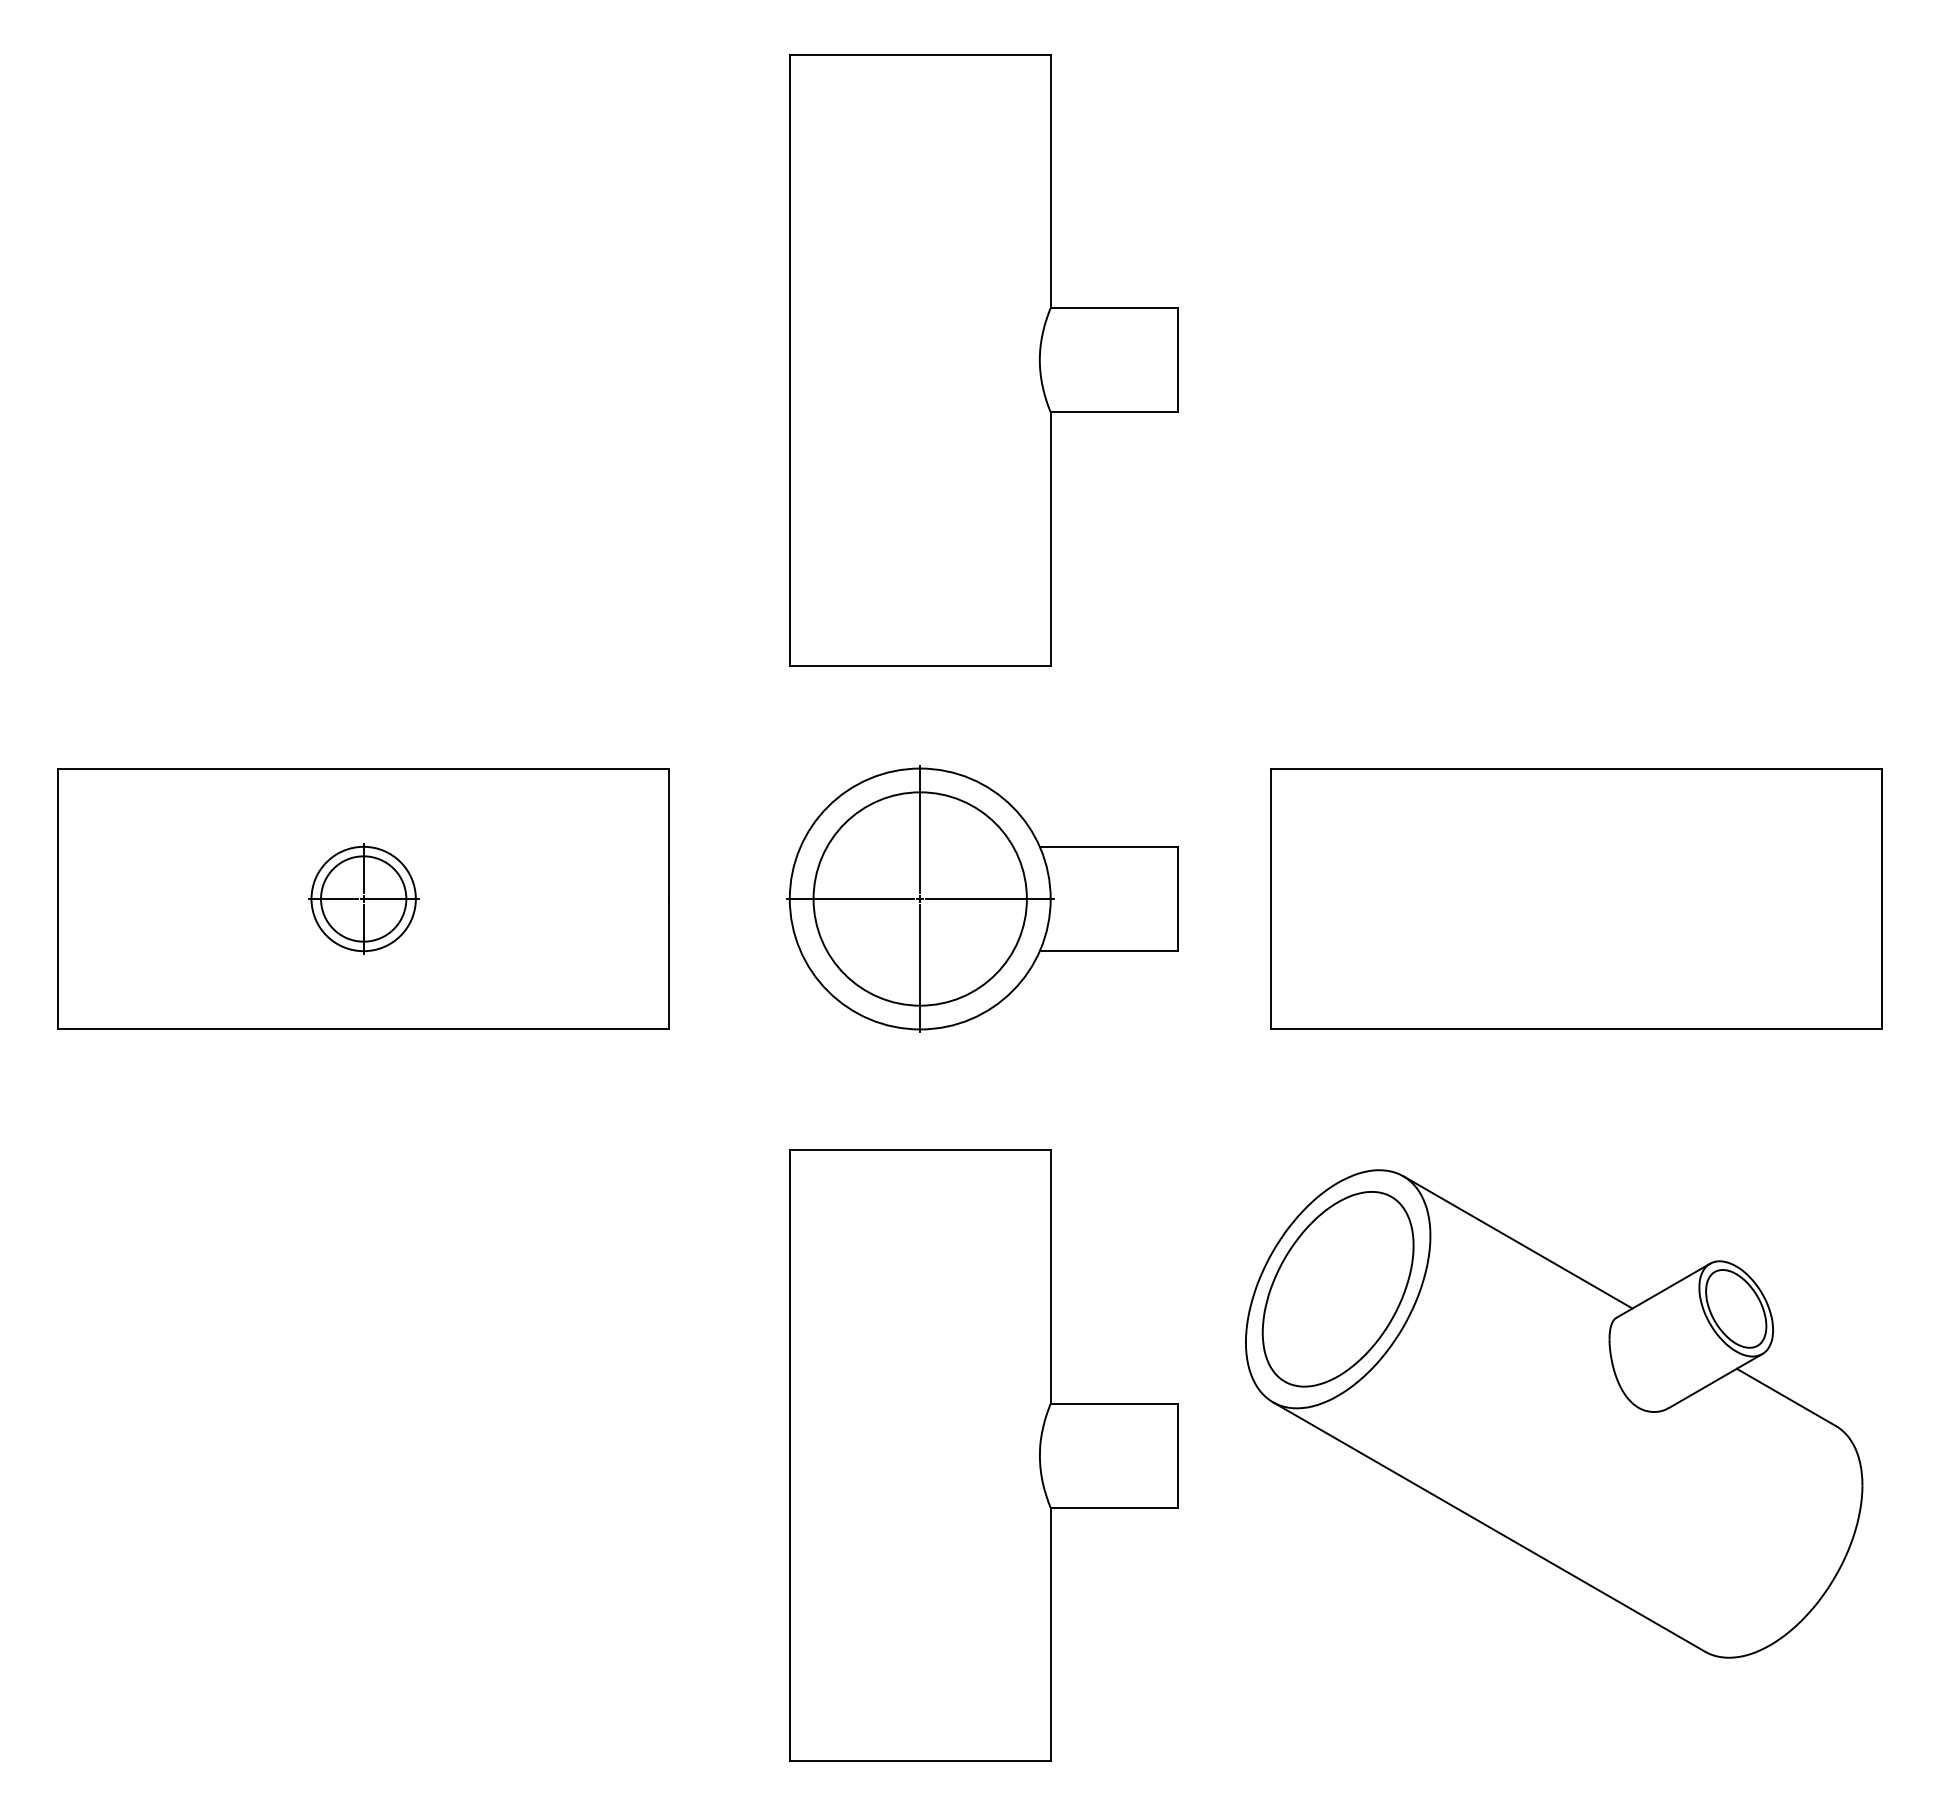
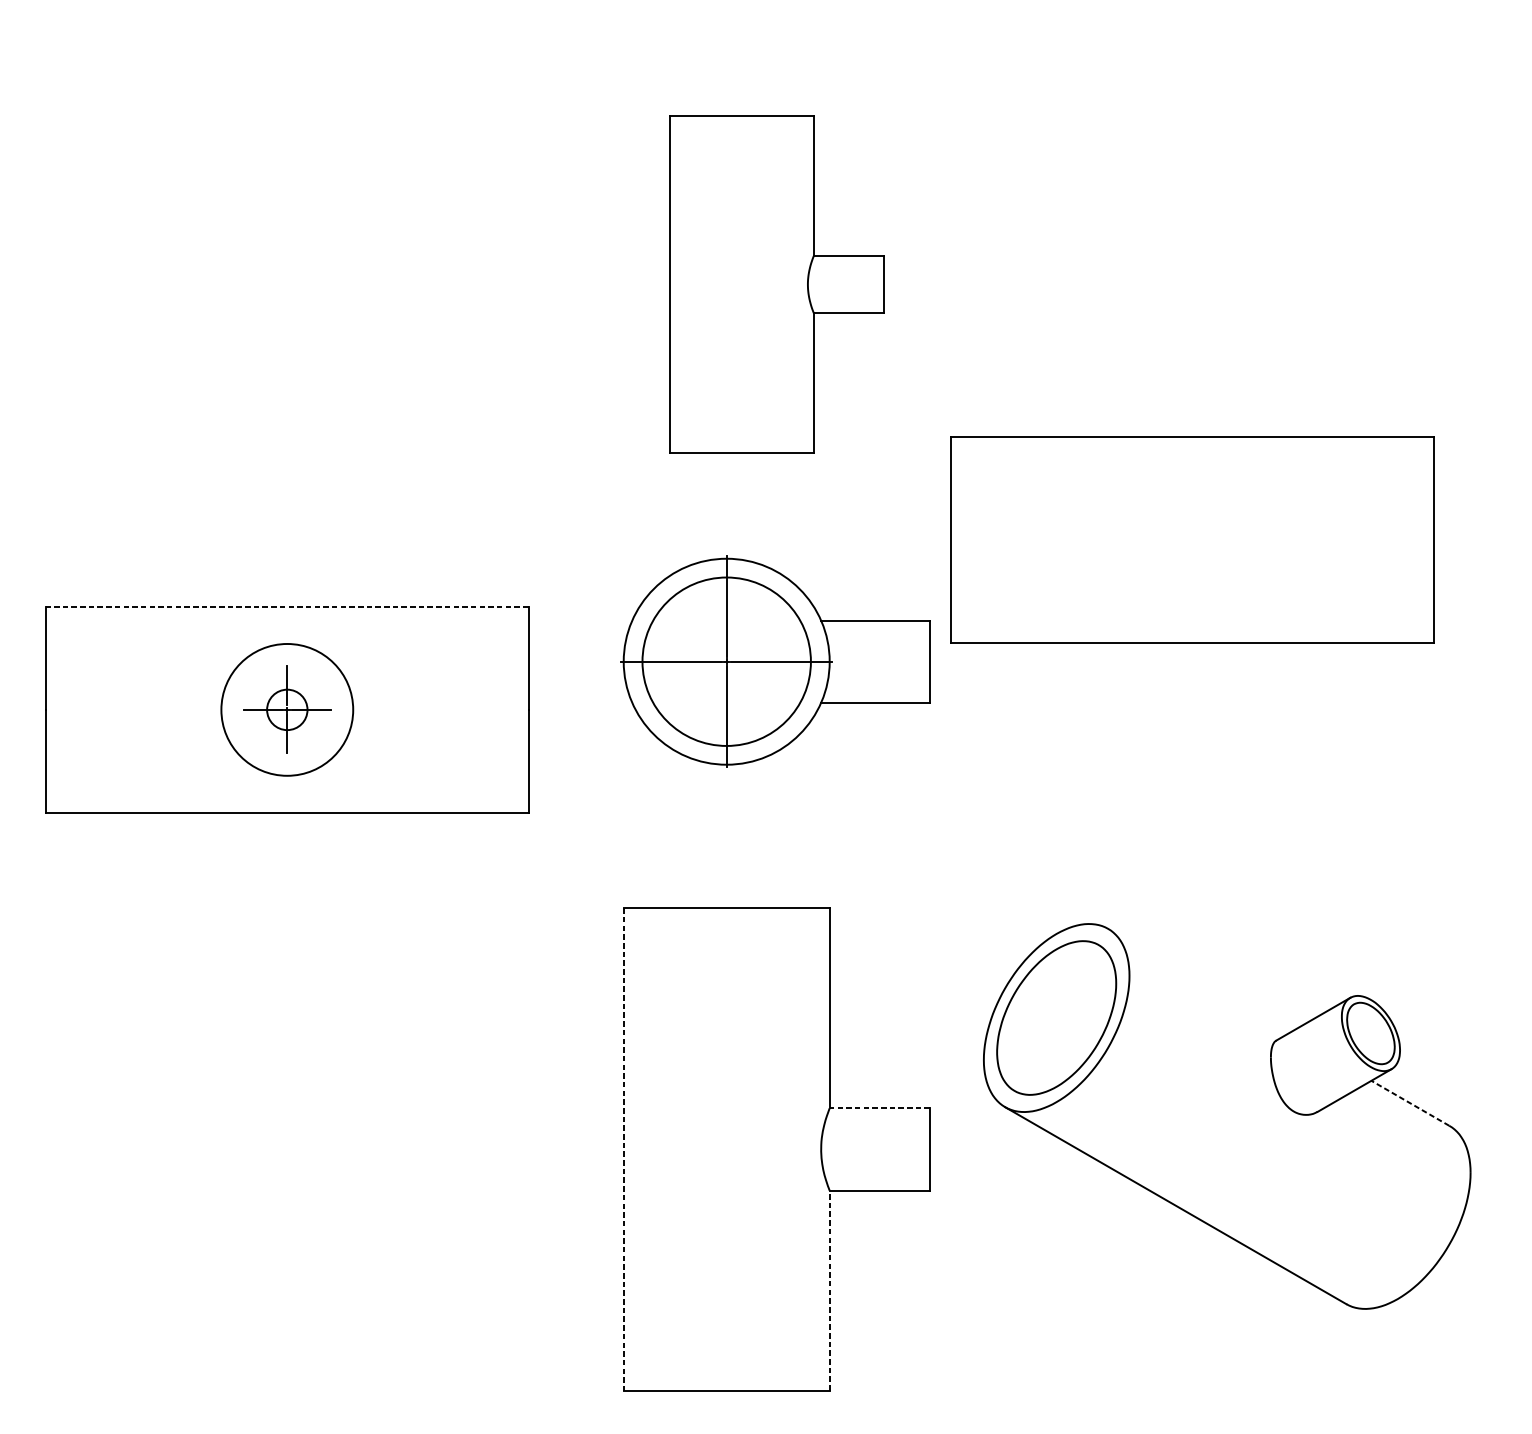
part: (983, 360) -> (776, 284), size x0.7
line: (363, 768) -> (287, 606), solid -> dashed
circle: (363, 898) -> (287, 709), size x0.6
circle: (363, 898) -> (287, 709), size x1.6
part: (982, 898) -> (775, 661), moved
part: (1576, 898) -> (1192, 539), moved
line: (1517, 1242) -> (1198, 981), removed
line: (1786, 1397) -> (1410, 1103), solid -> dashed
line: (1113, 1403) -> (879, 1108), solid -> dashed
line: (789, 1455) -> (623, 1149), solid -> dashed
line: (1050, 1634) -> (829, 1290), solid -> dashed

